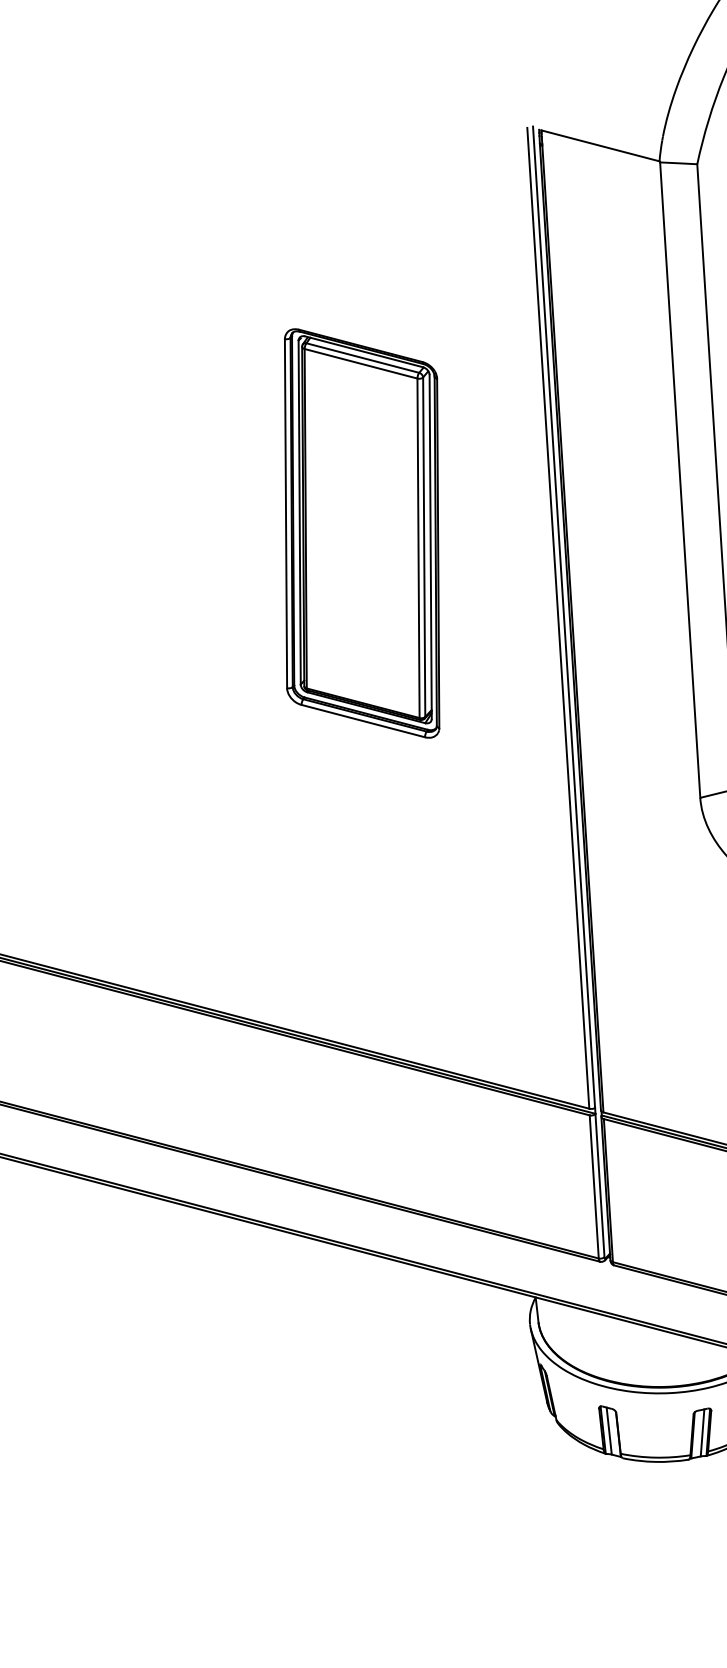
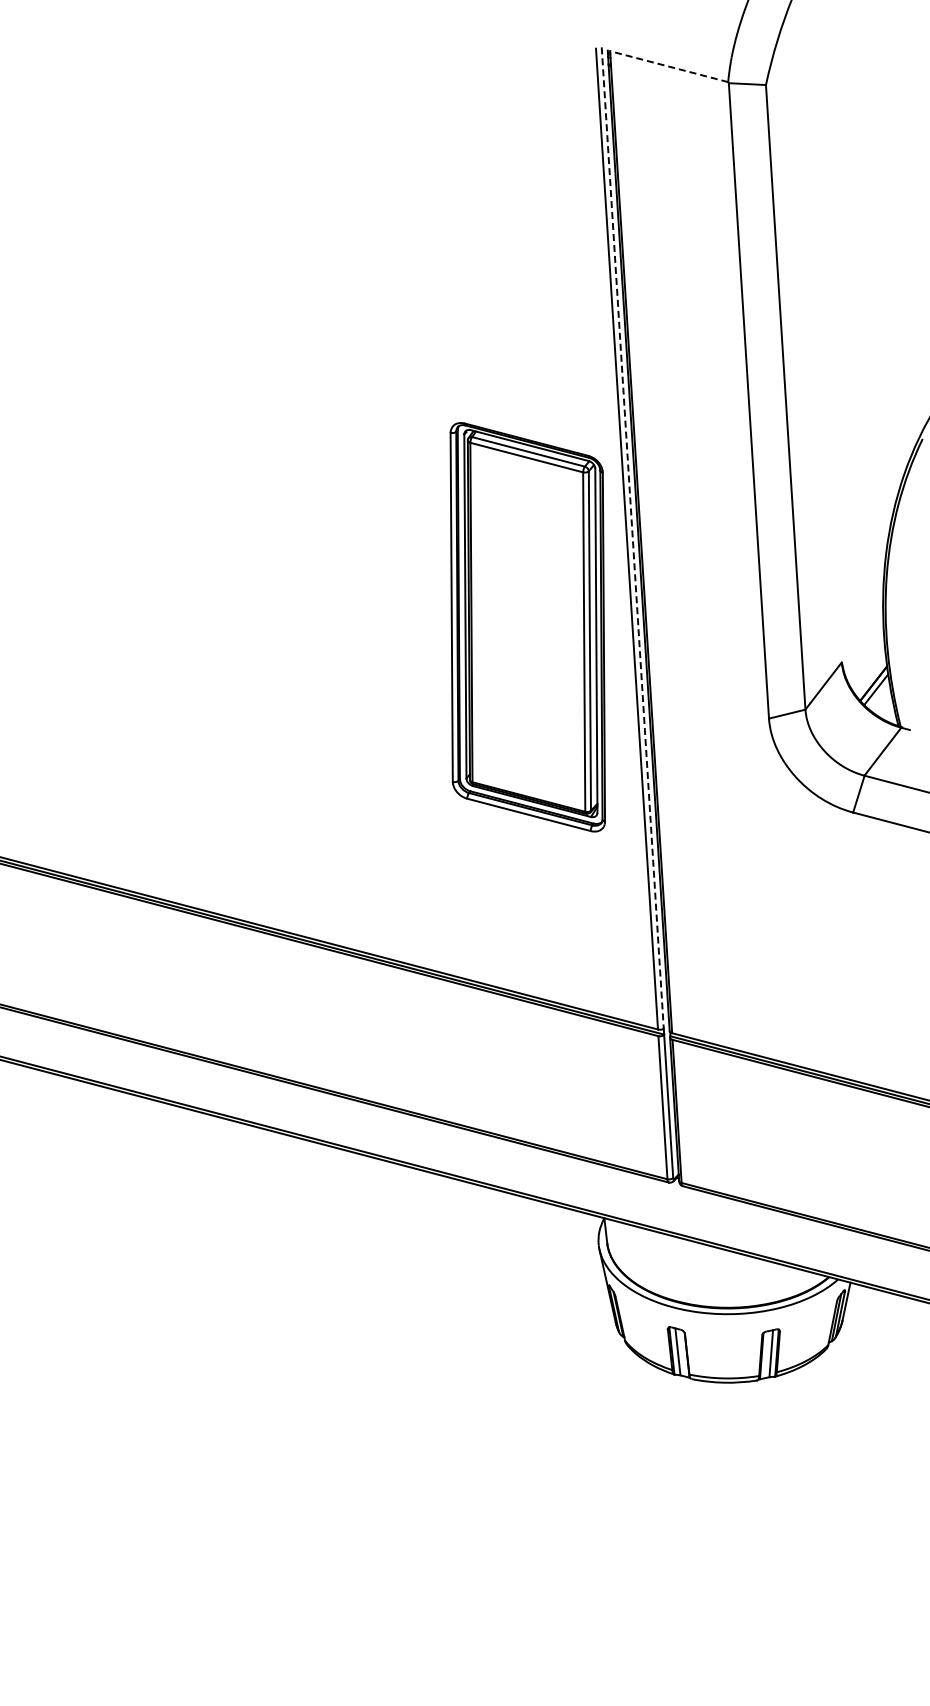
line: (599, 145) -> (668, 66), solid -> dashed
part: (361, 533) -> (527, 627), moved
line: (563, 617) -> (632, 538), solid -> dashed

